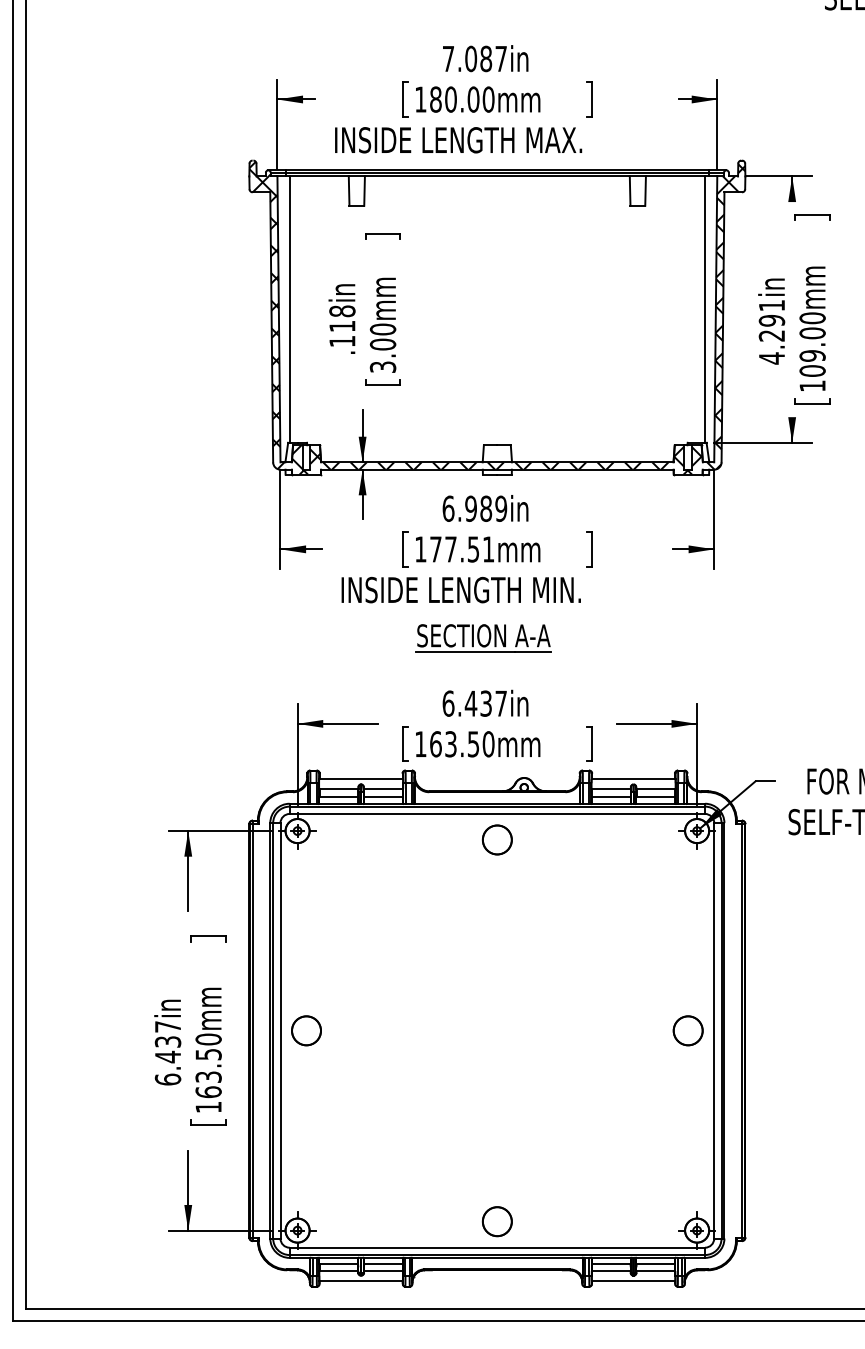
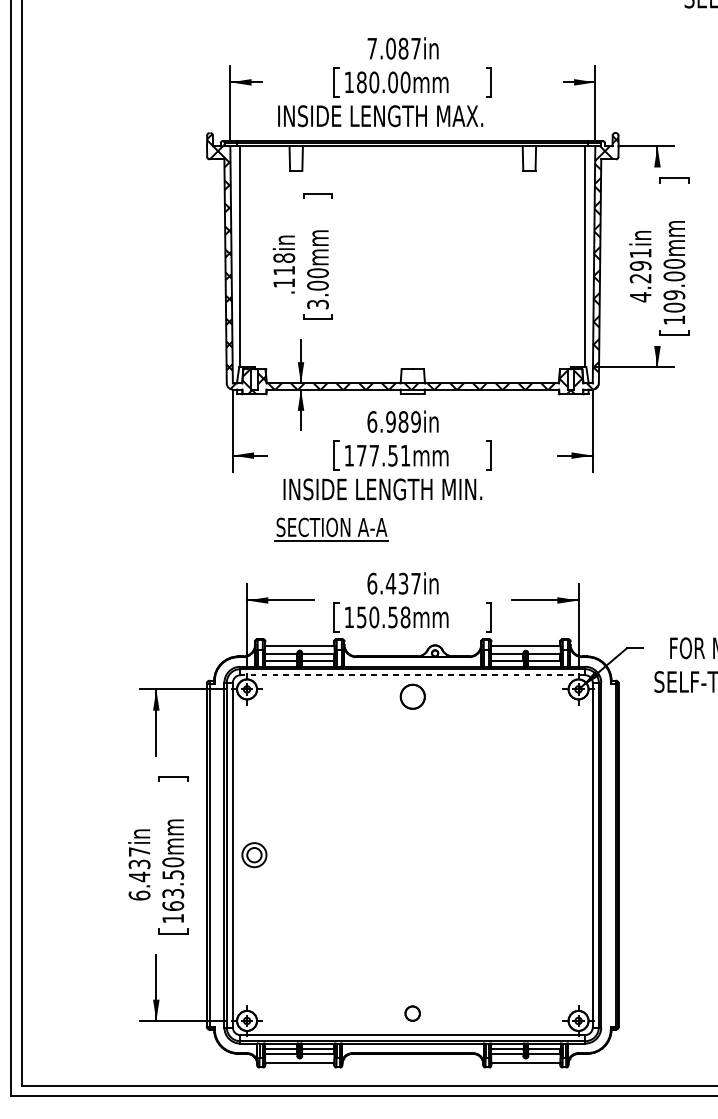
part: (483, 638) -> (331, 529), moved
text: (462, 744) -> (383, 617), 163.50mm -> 150.58mm
line: (497, 813) -> (412, 674), solid -> dashed
circle: (306, 1030) -> (254, 854), size x0.6
circle: (687, 1030) -> (570, 854), removed
circle: (496, 1221) -> (412, 1013), size x0.6

